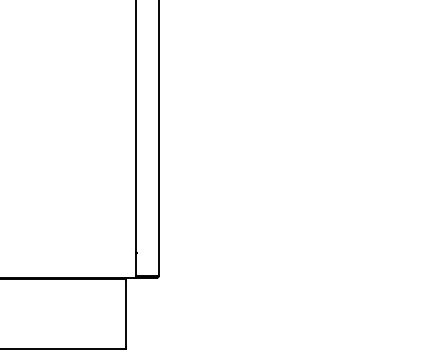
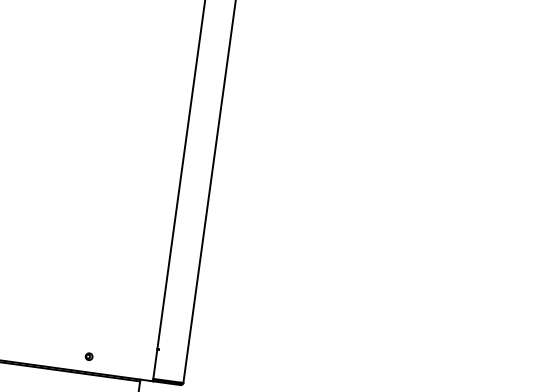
part: (85, 265) -> (89, 356), added

